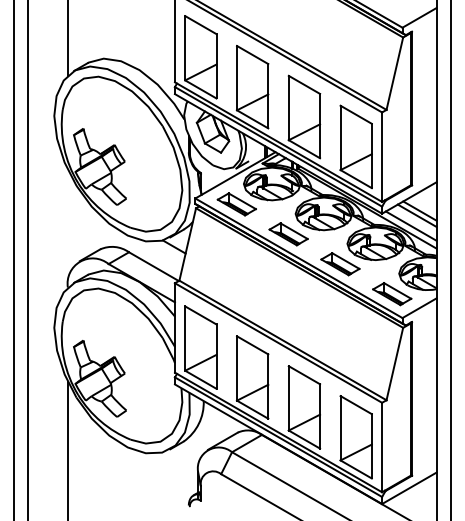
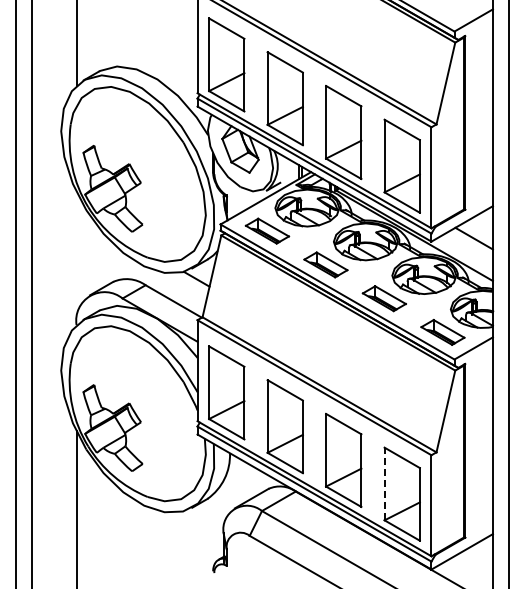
line: (416, 215) -> (470, 243), removed
line: (410, 225) -> (463, 255), removed
line: (340, 427) -> (384, 483), solid -> dashed

